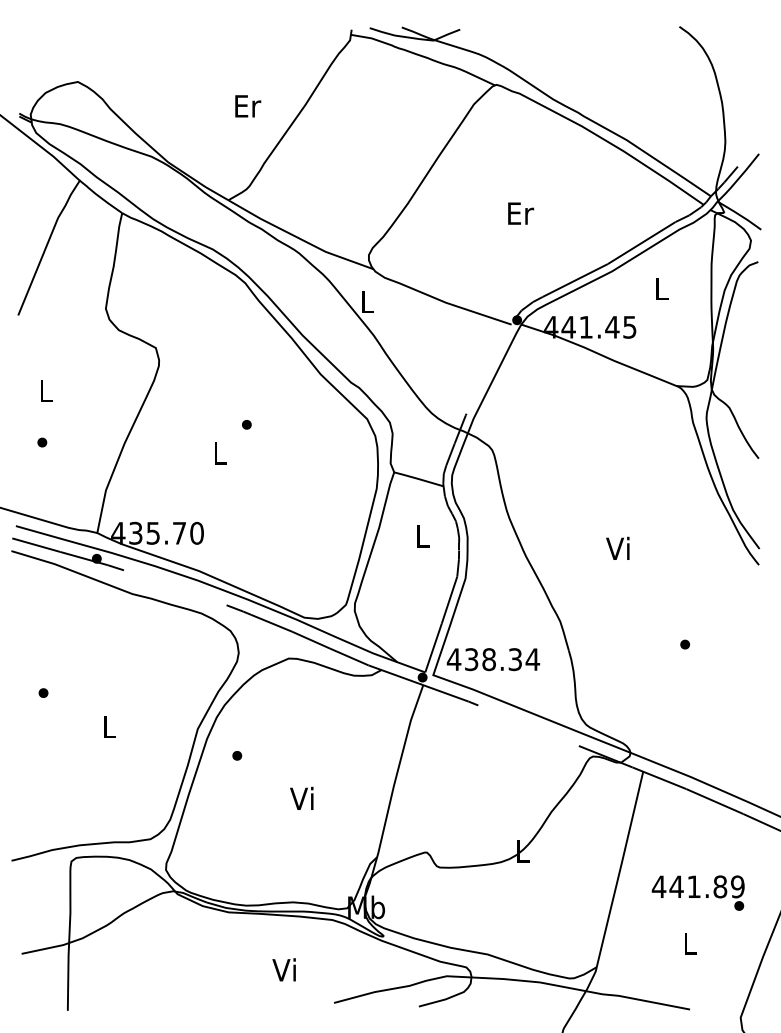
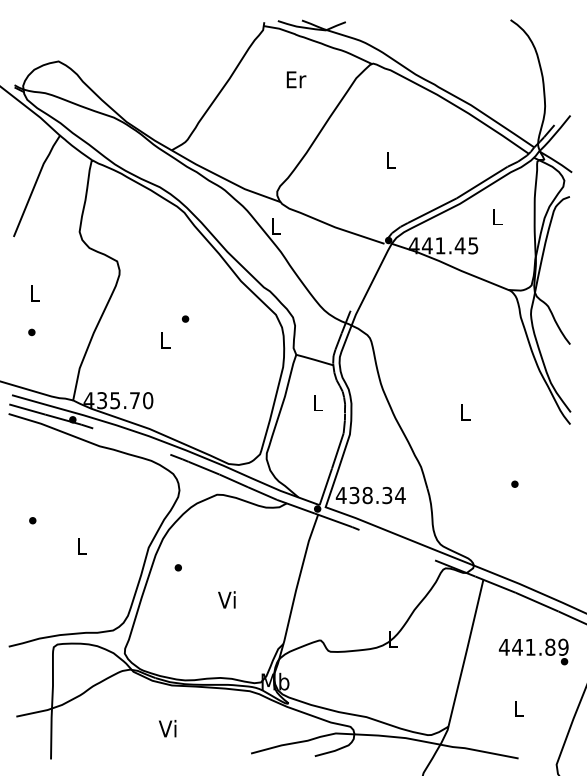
text: (248, 105) -> (296, 79), moved
text: (520, 213) -> (391, 160), Er -> L
text: (618, 547) -> (464, 411), Vi -> L
text: (697, 892) -> (533, 651), moved
text: (284, 969) -> (167, 728), moved

